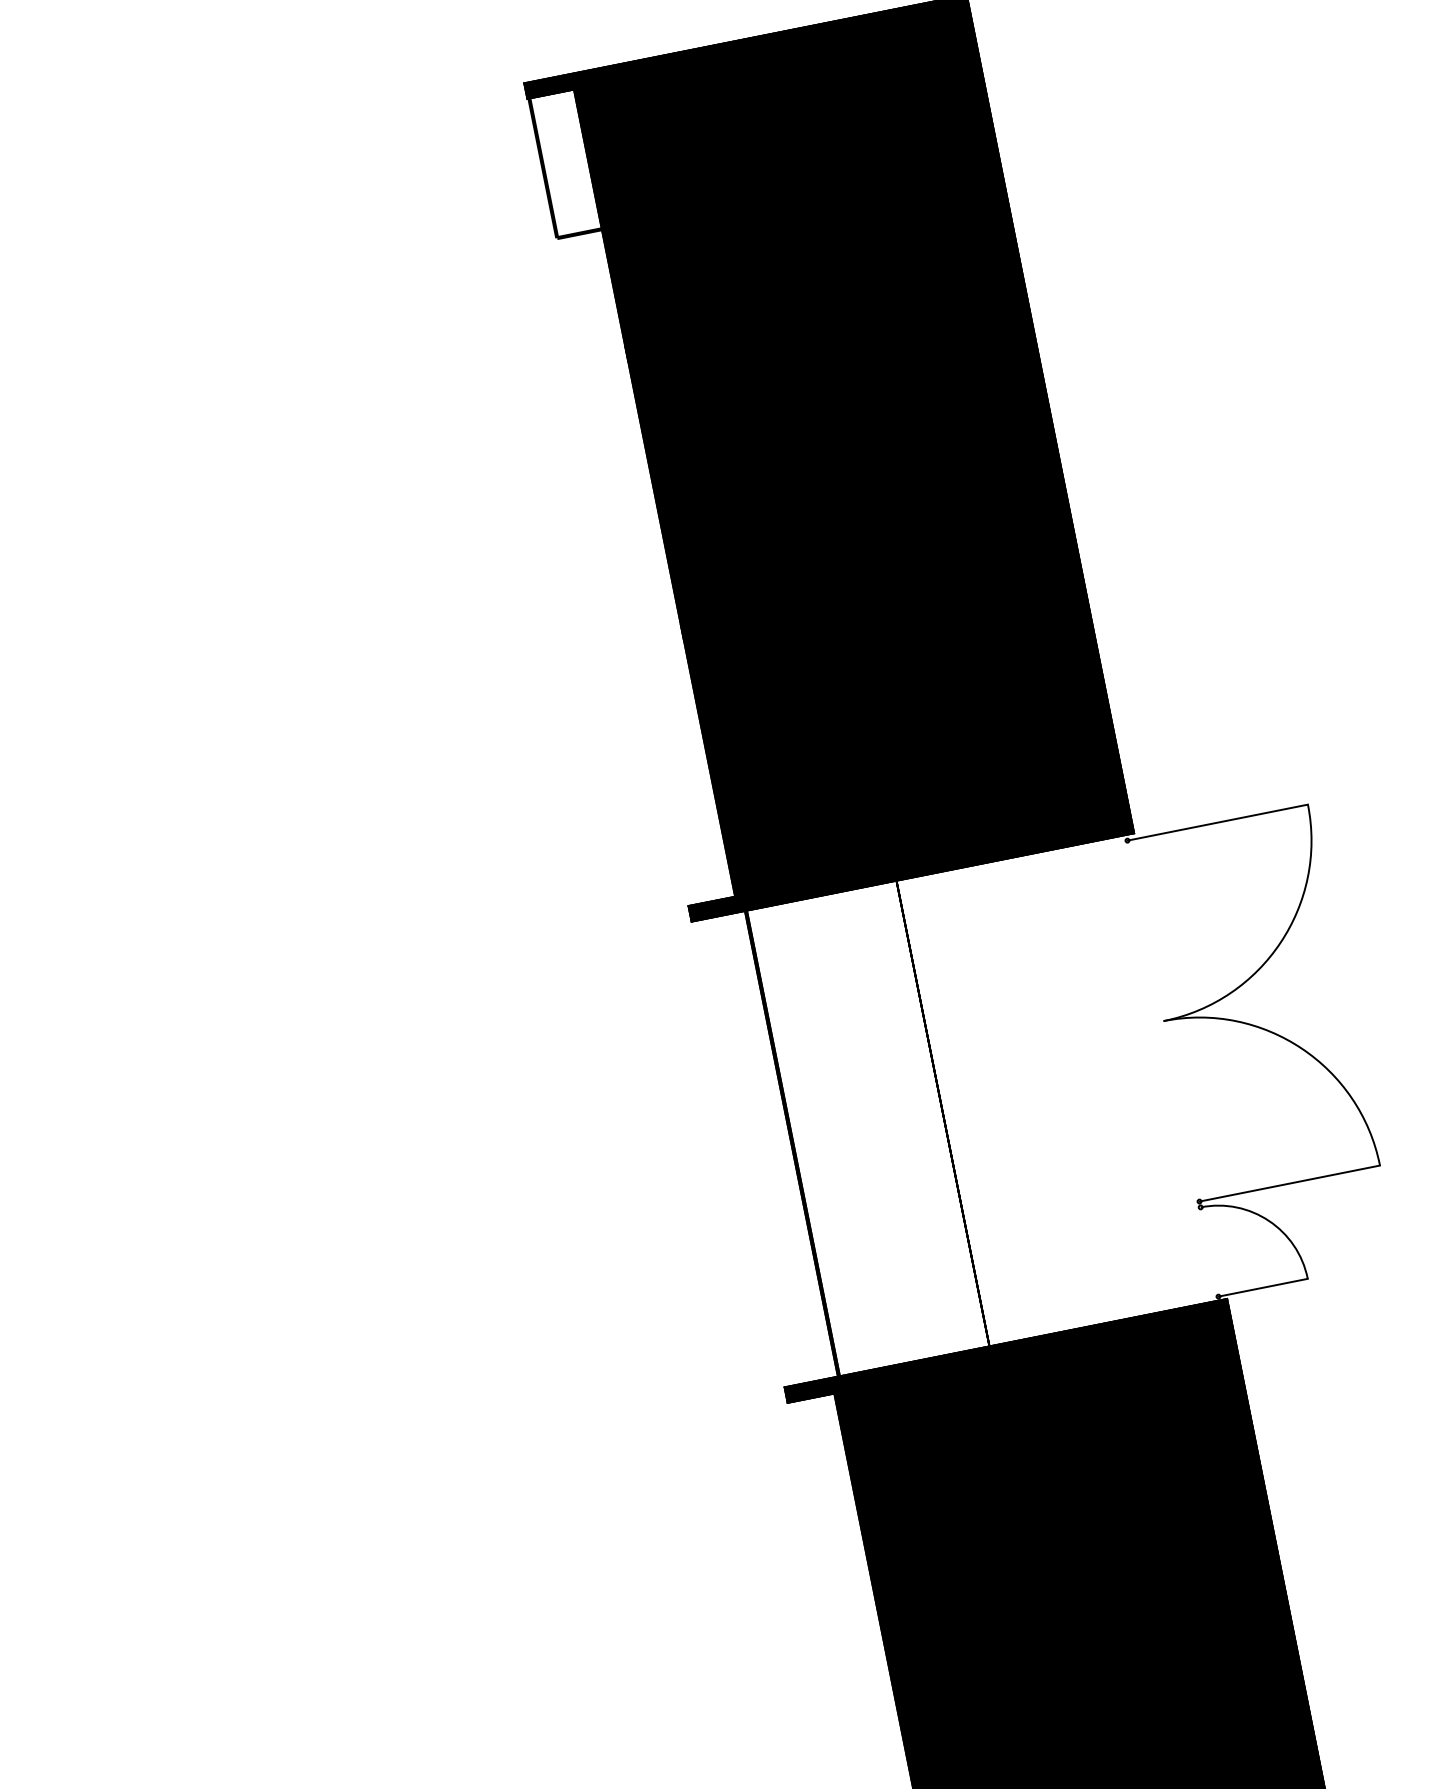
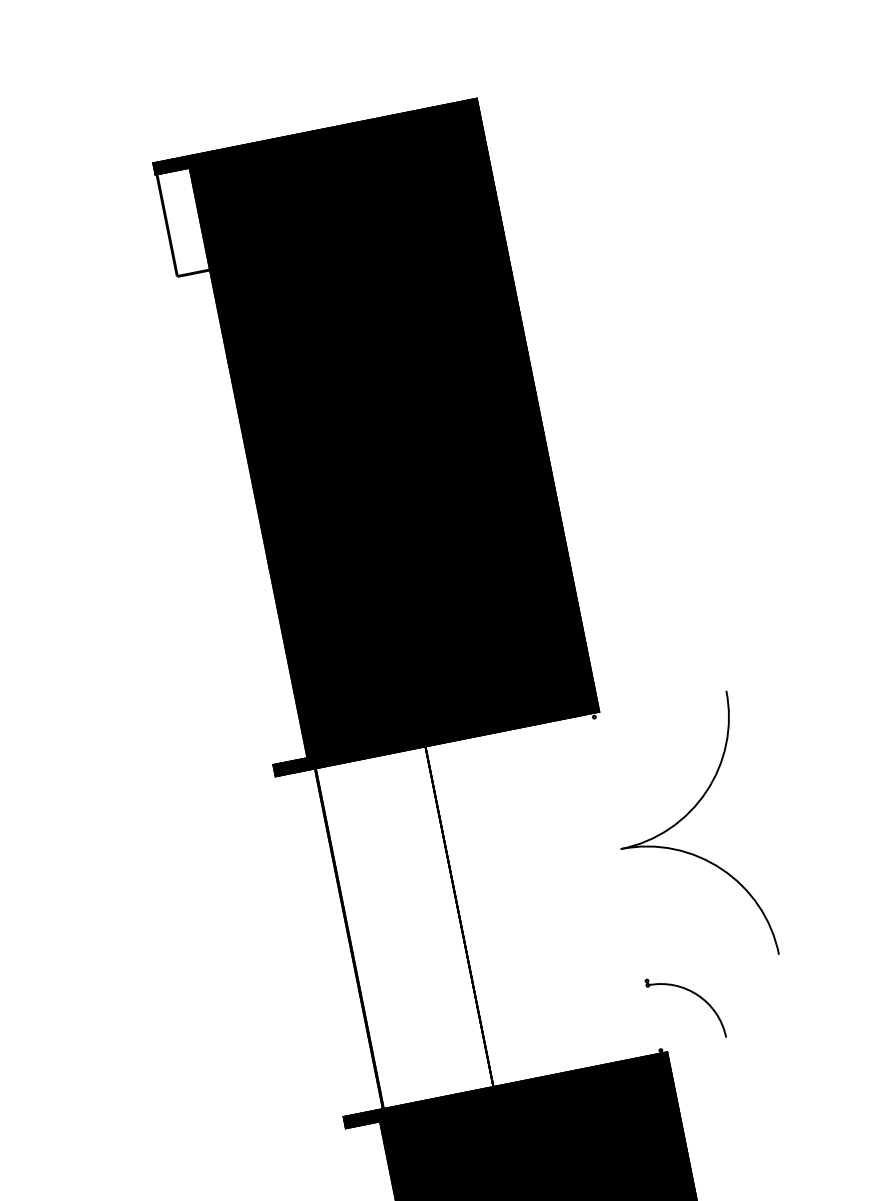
line: (1217, 822) -> (660, 703), removed
line: (1289, 1183) -> (712, 967), removed
line: (1262, 1287) -> (693, 1043), removed

